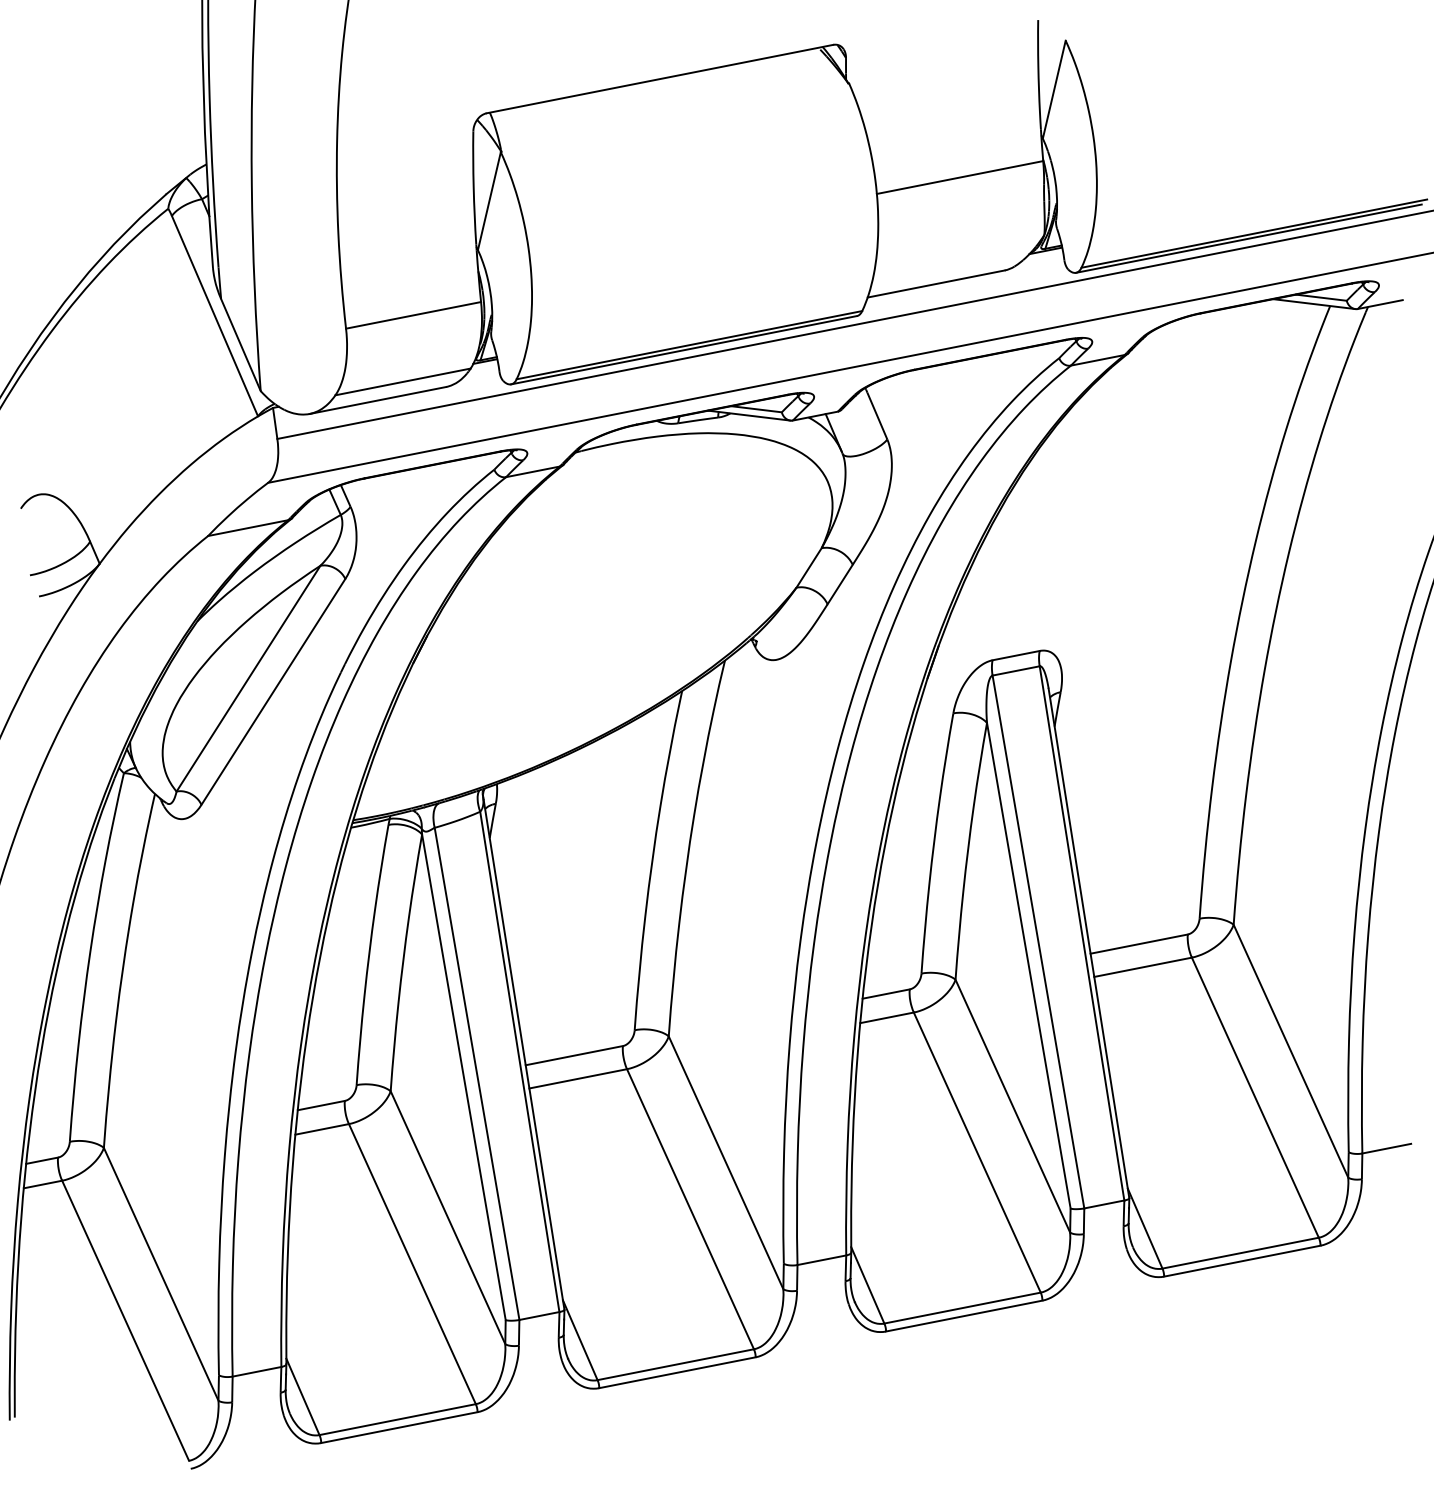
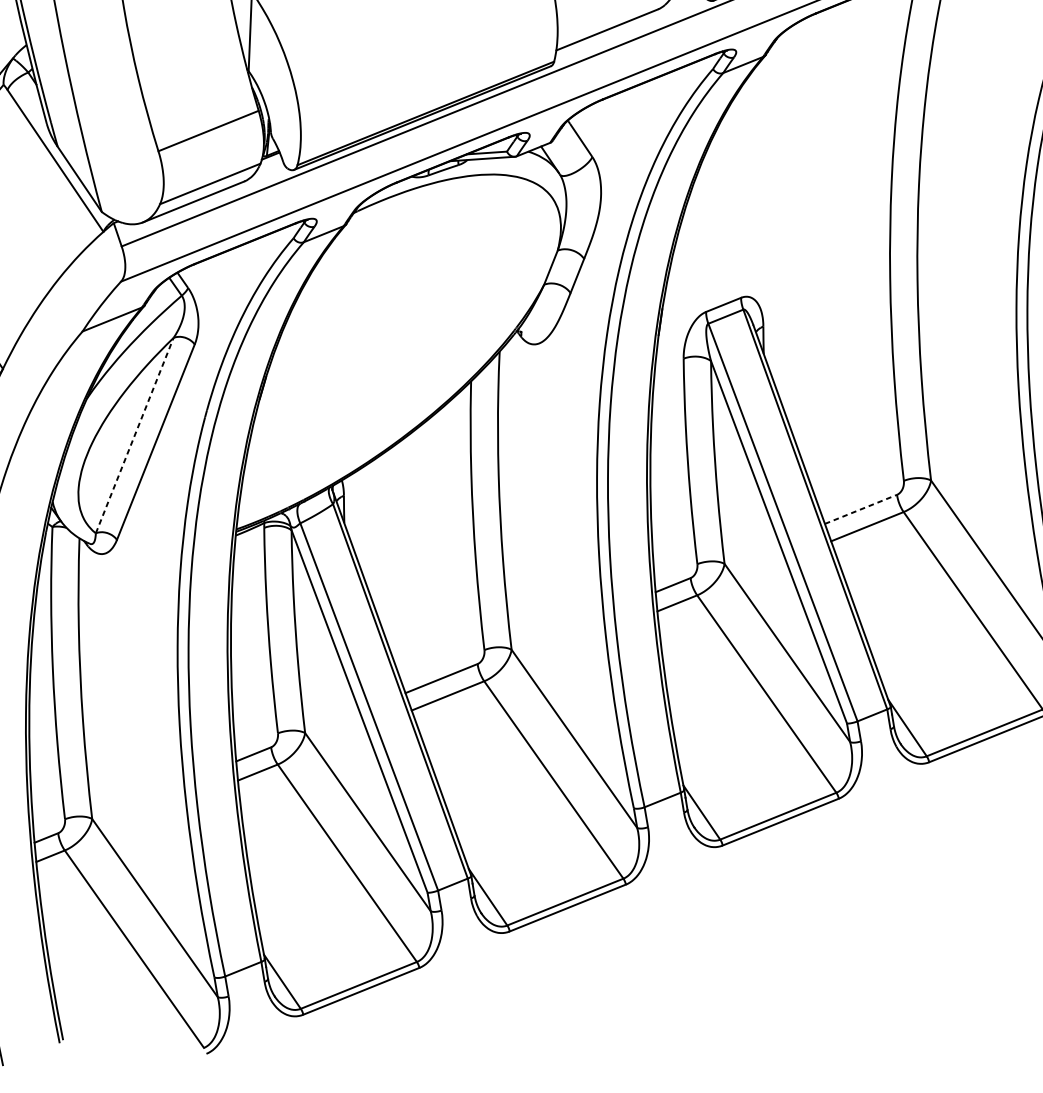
line: (248, 678) -> (134, 435), solid -> dashed
line: (1139, 944) -> (861, 509), solid -> dashed

